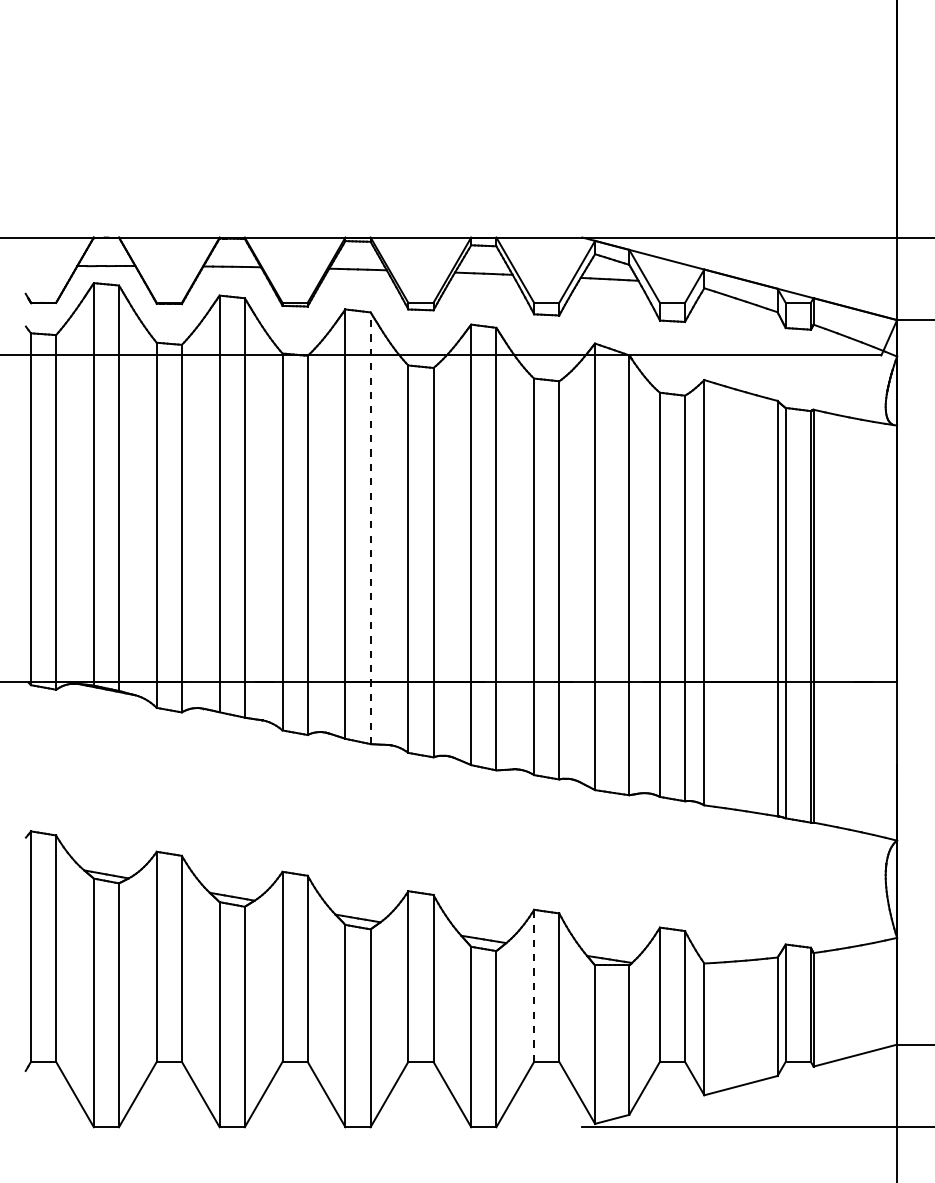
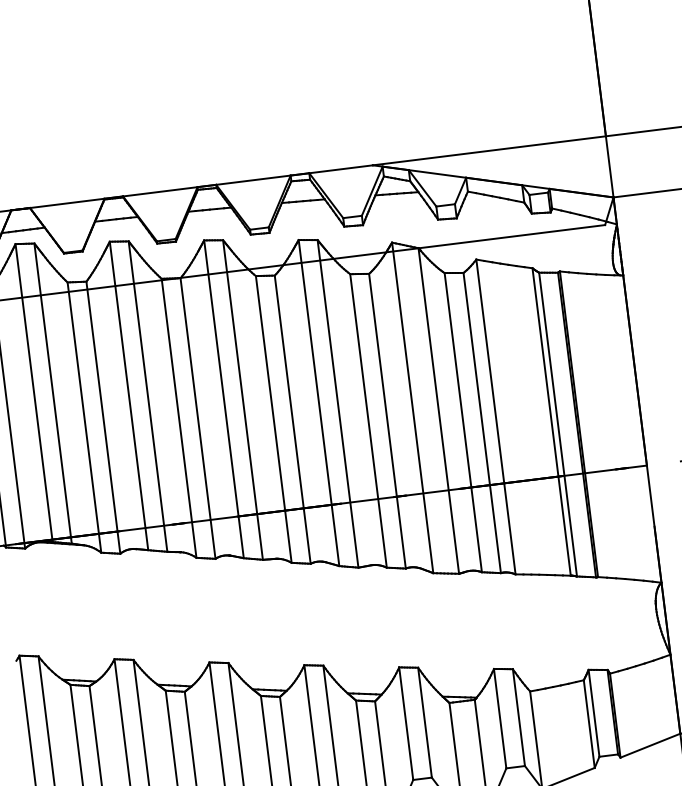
line: (370, 528) -> (242, 400), dashed -> solid
line: (534, 985) -> (406, 723), dashed -> solid

